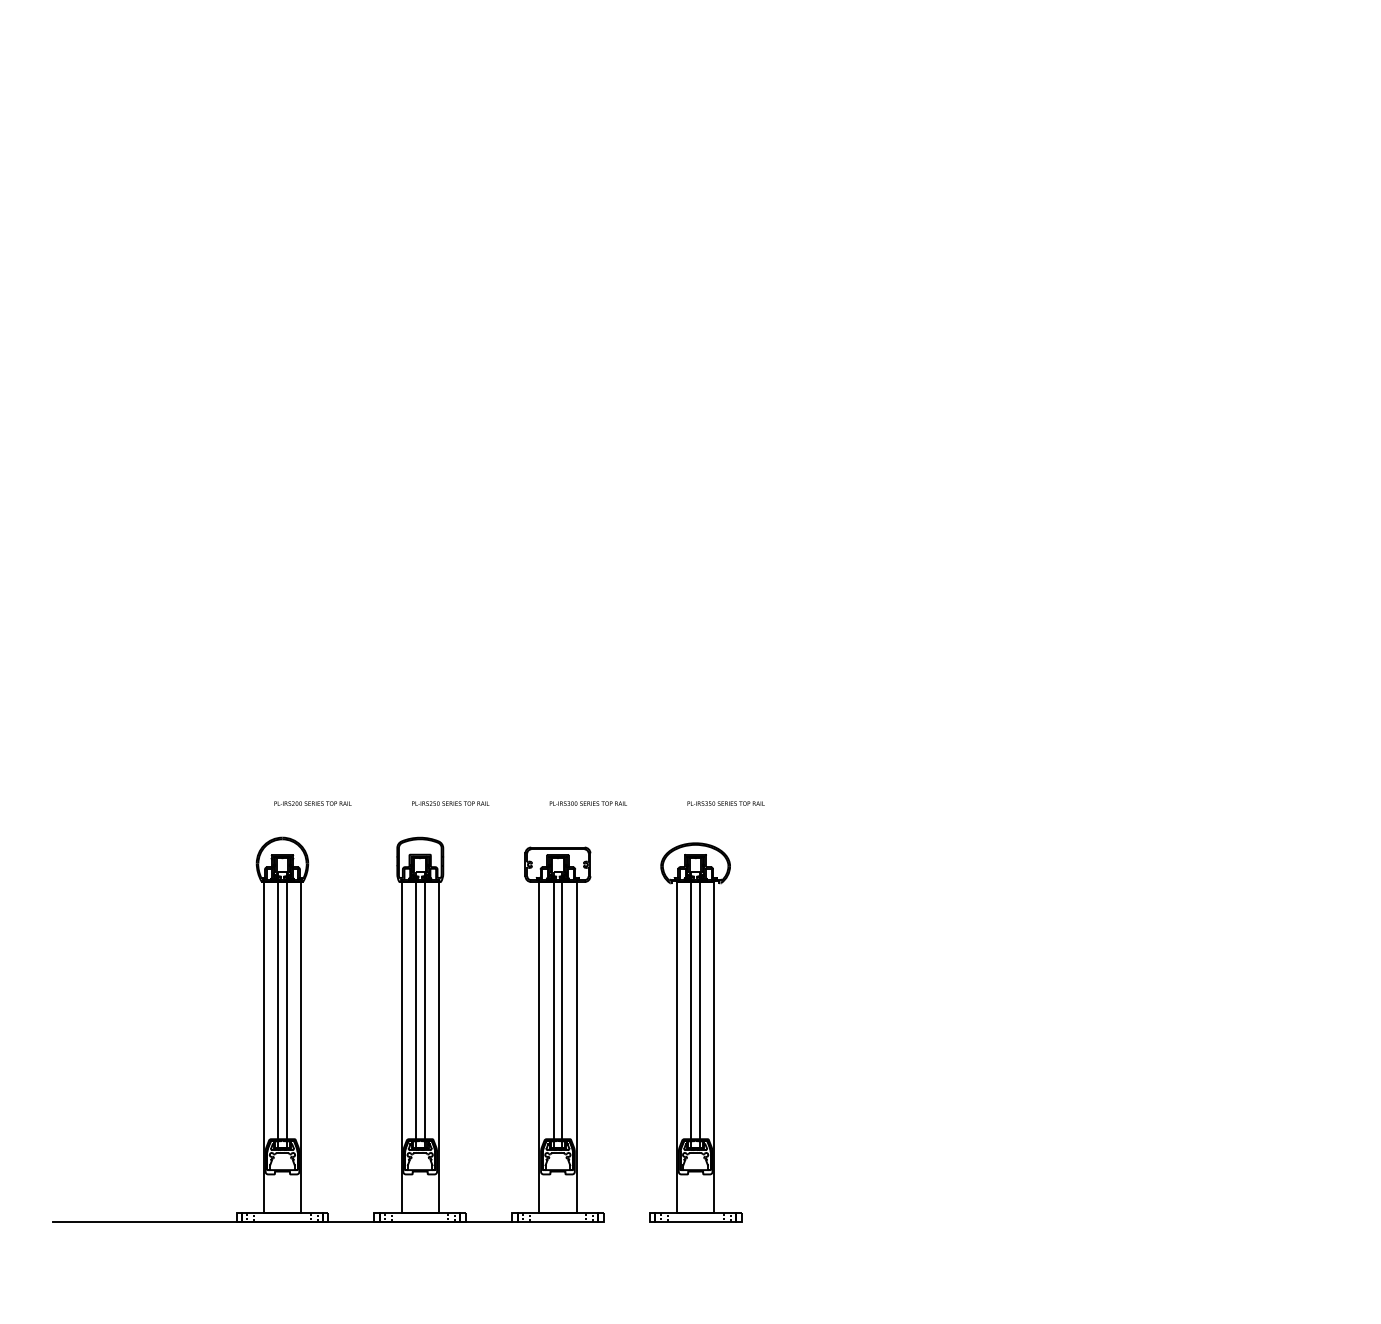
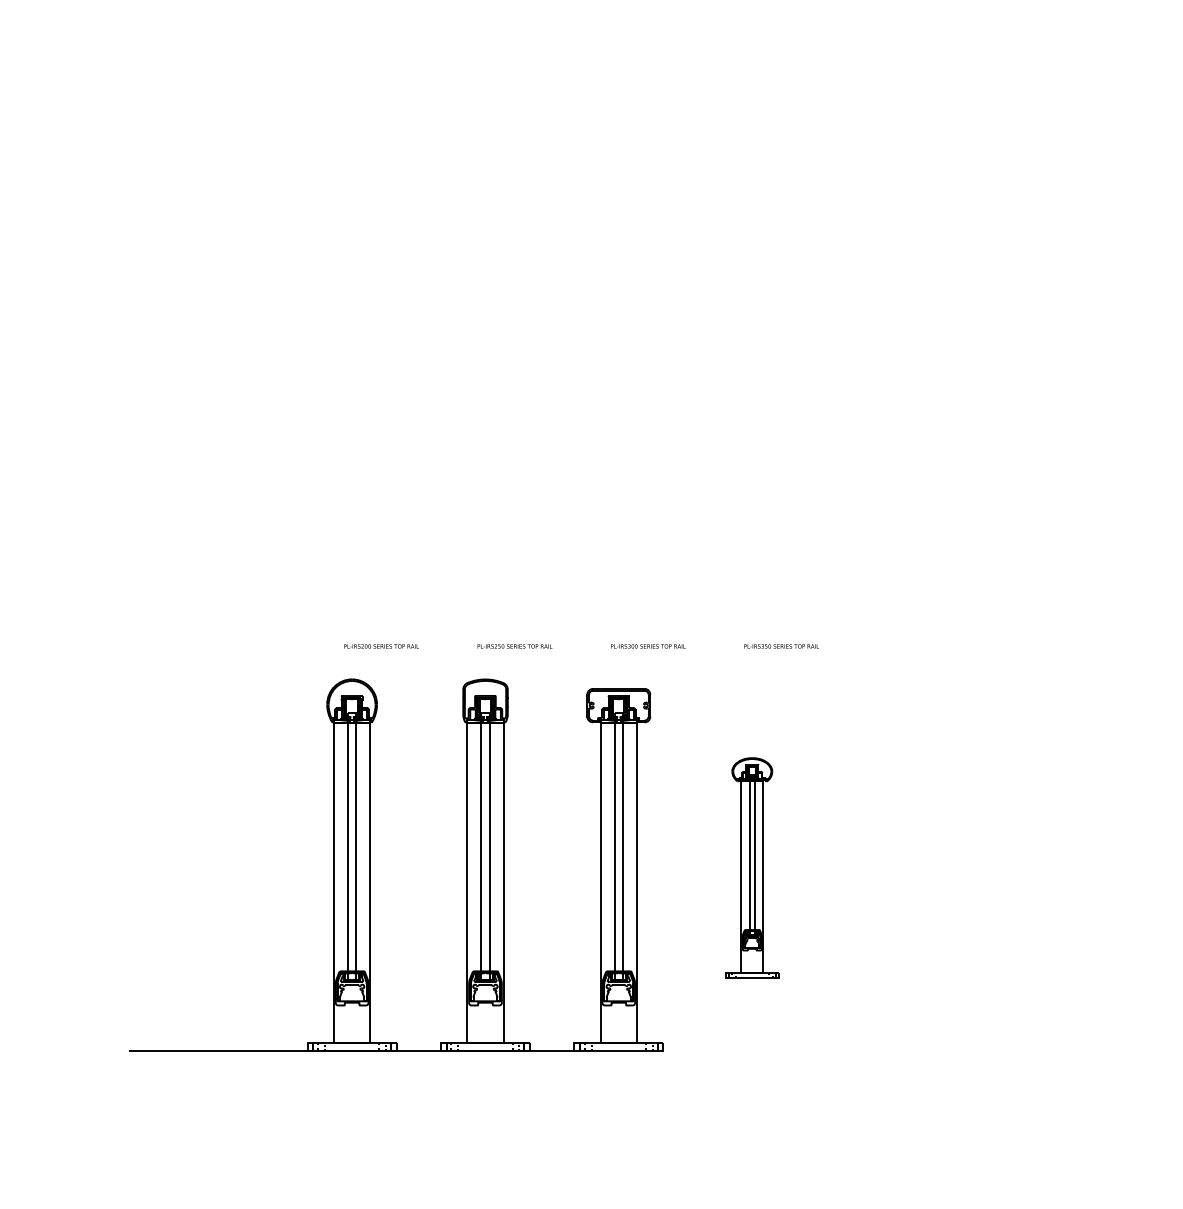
part: (695, 1032) -> (752, 868), size x0.6

